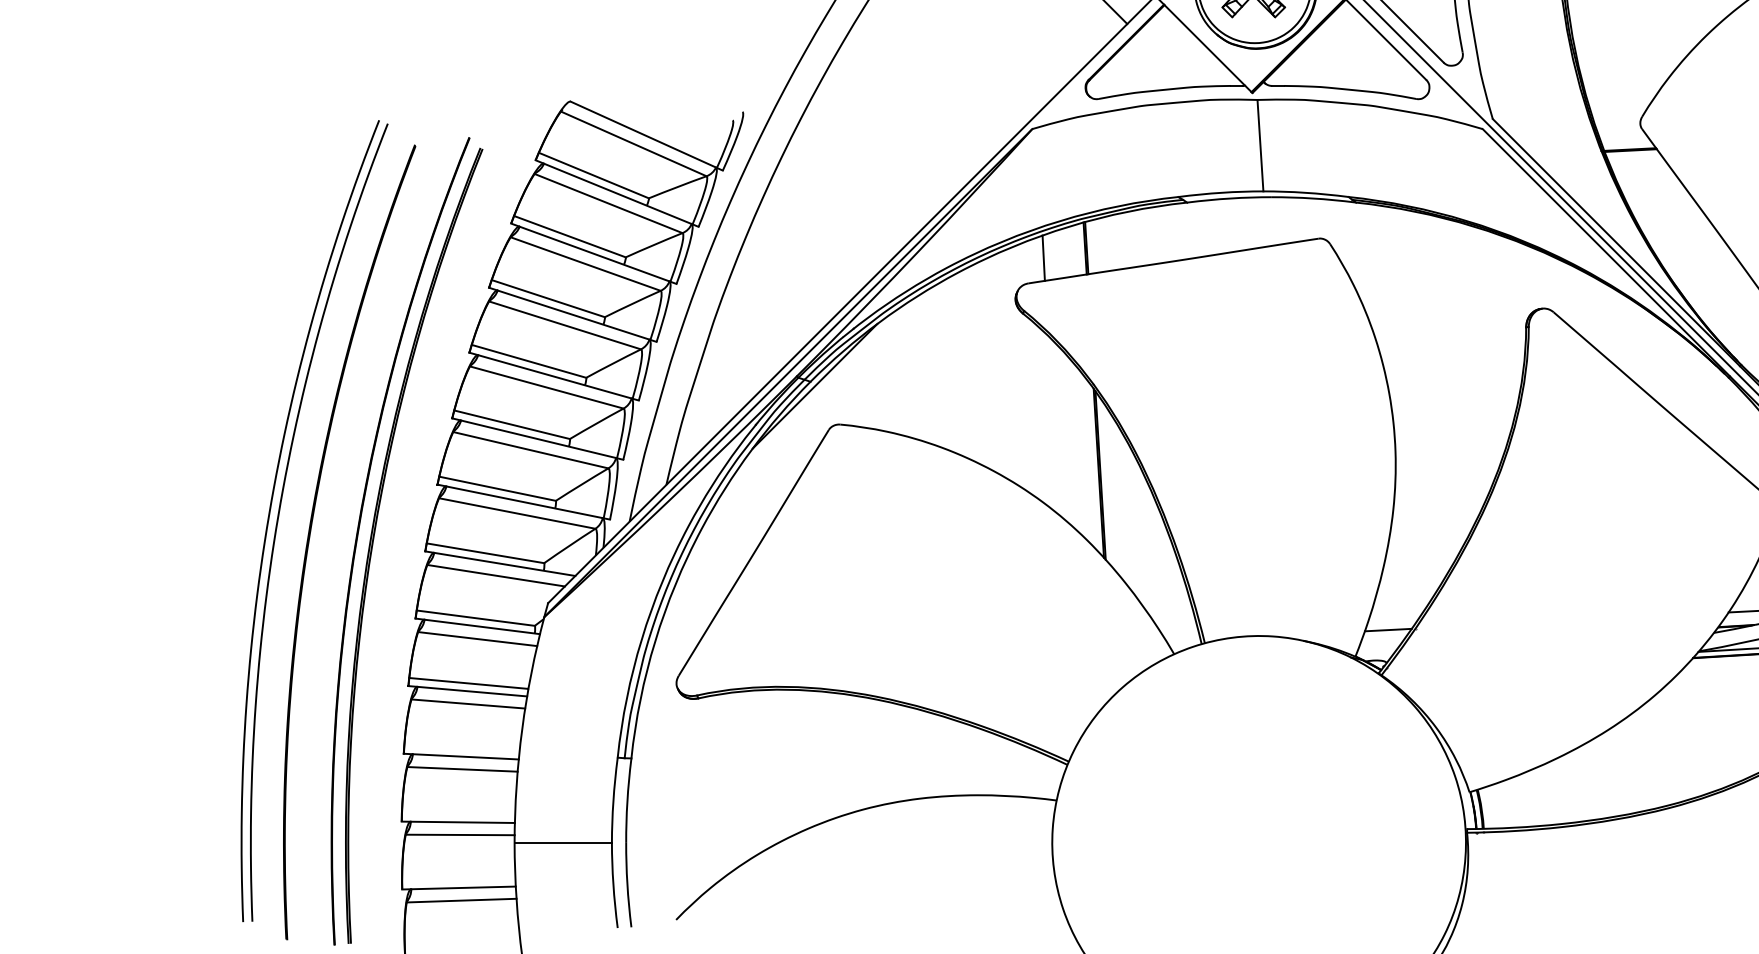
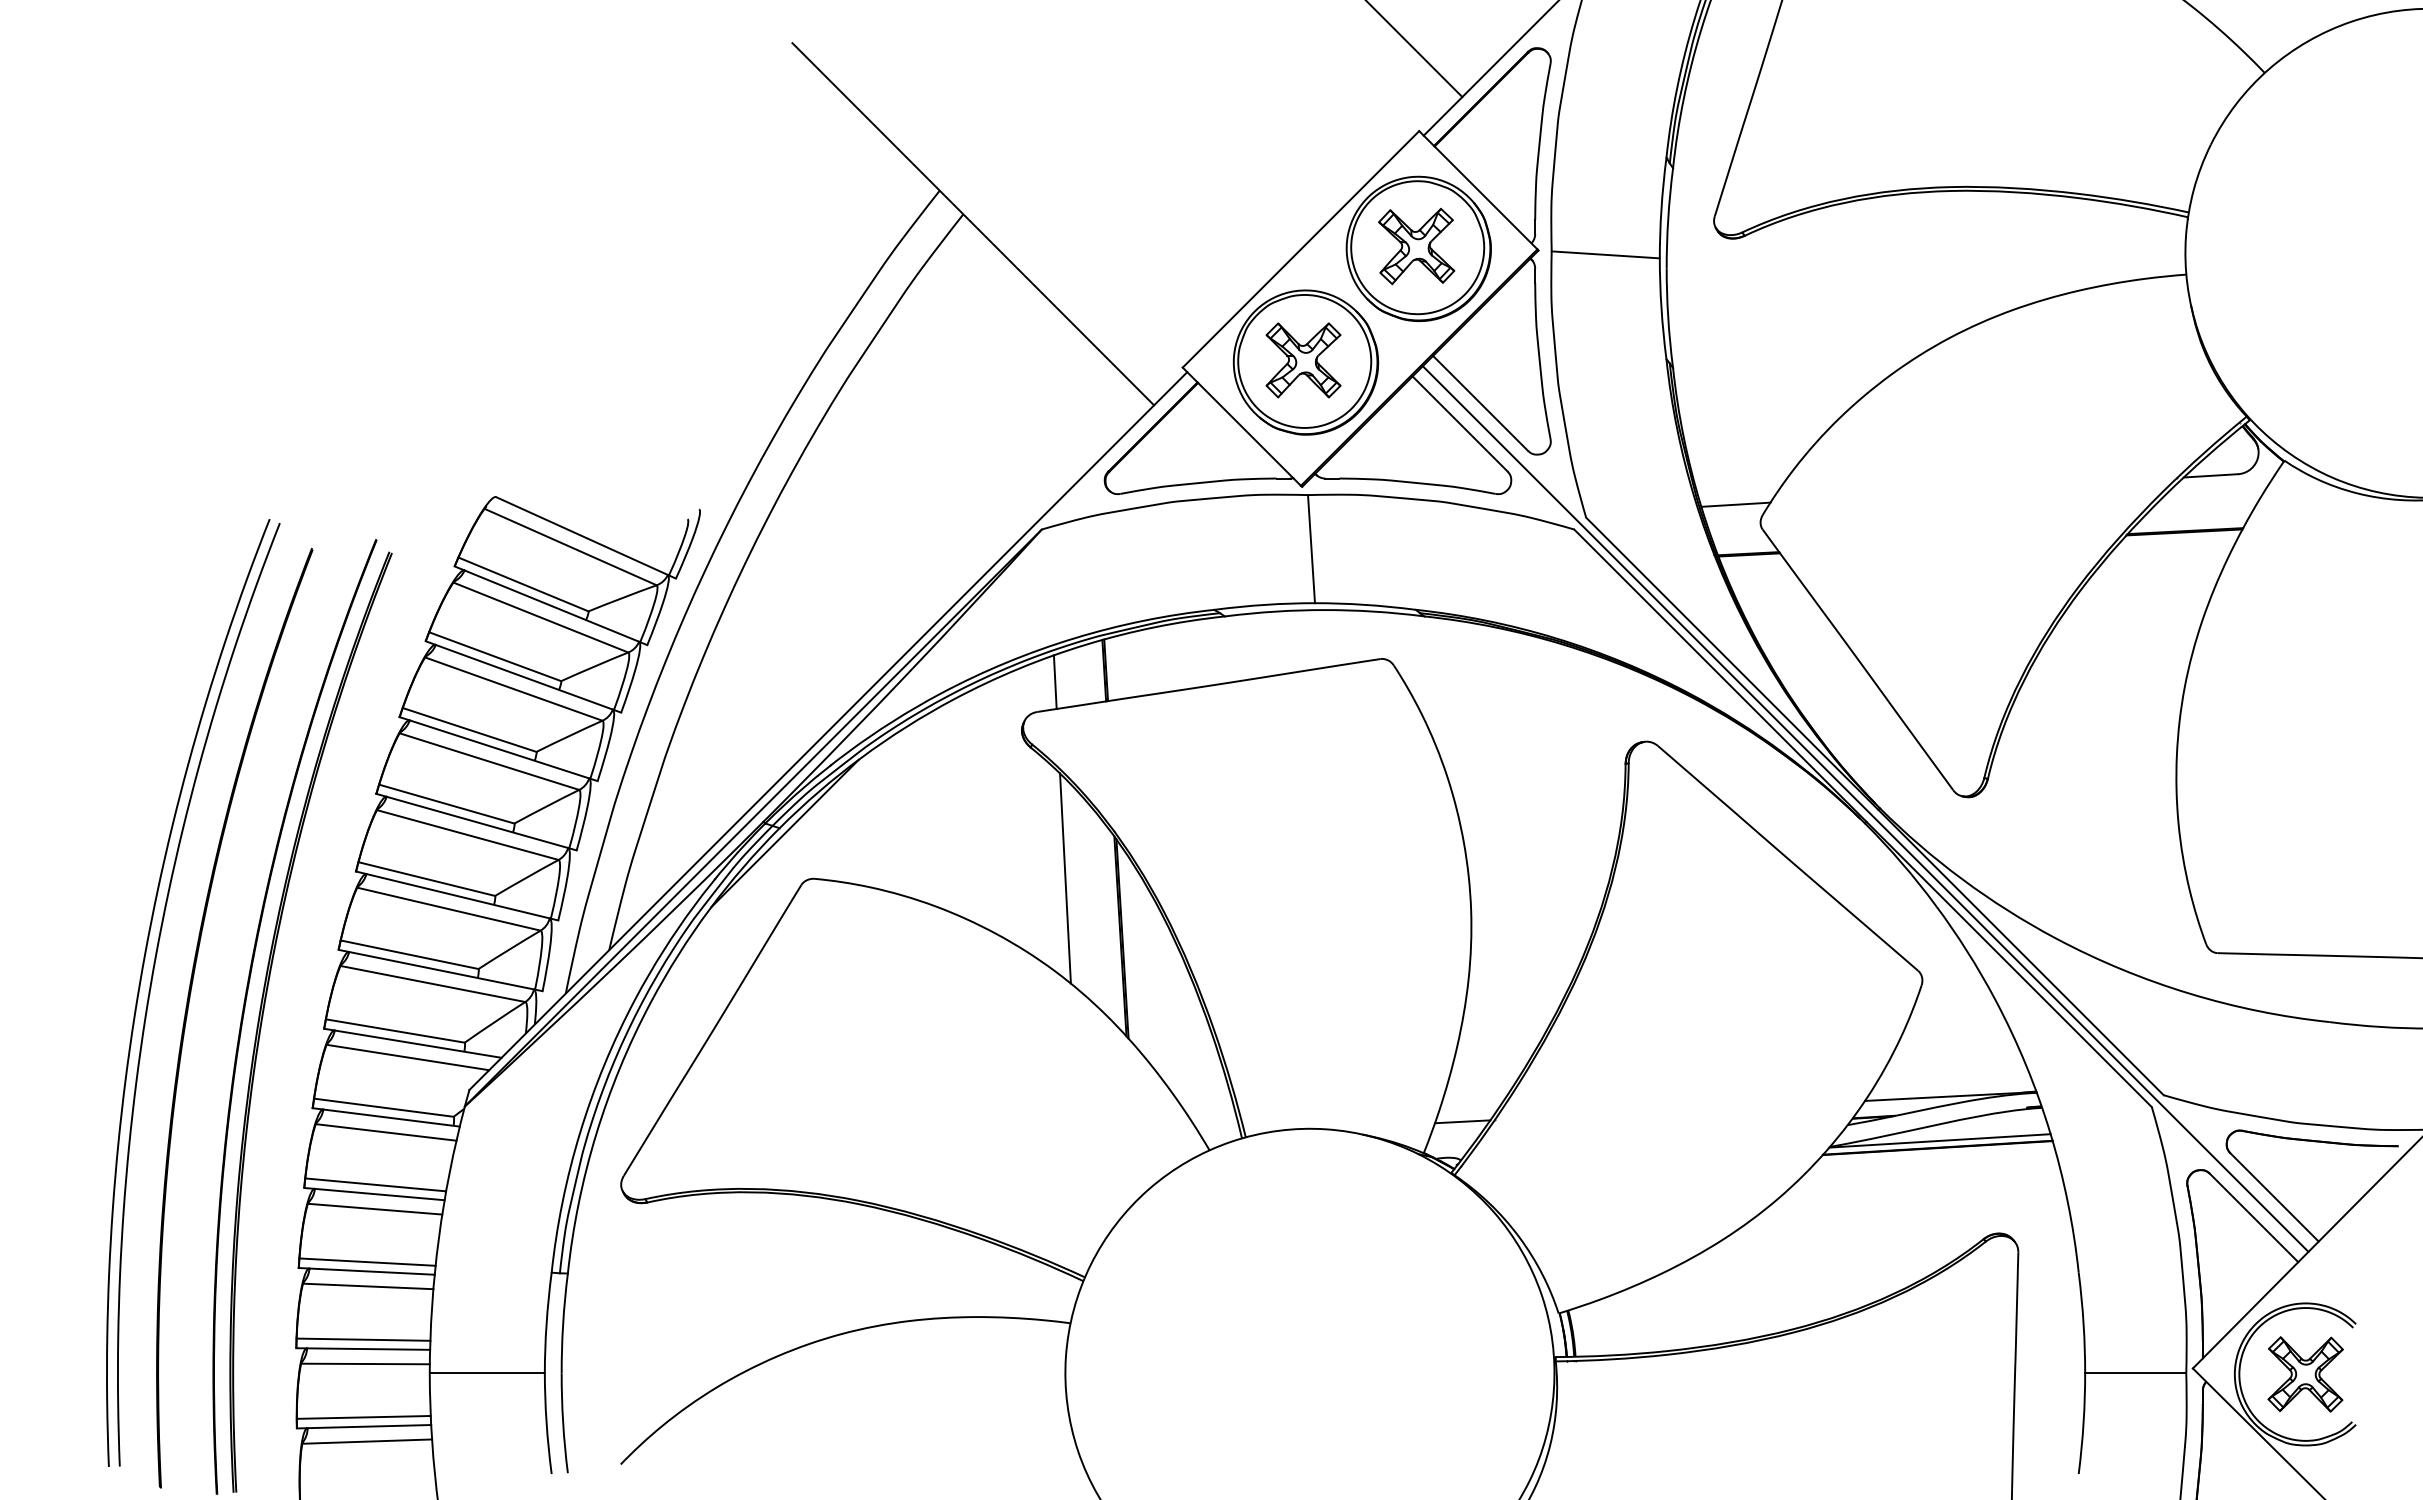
line: (1619, 107) -> (1735, 504), added
line: (1052, 424) -> (1065, 878), added
line: (461, 748) -> (367, 1261), added
line: (458, 814) -> (363, 1339), added
line: (458, 879) -> (363, 1416), added

